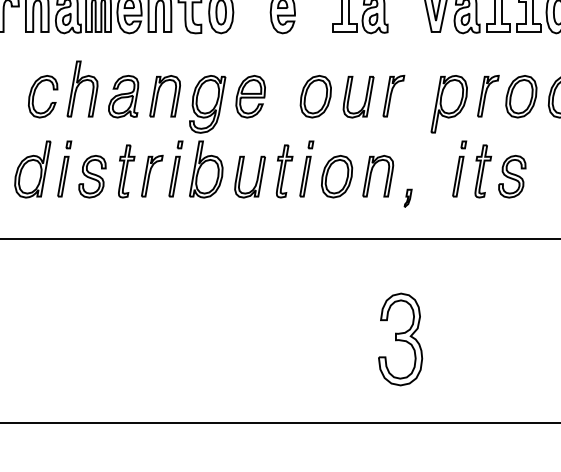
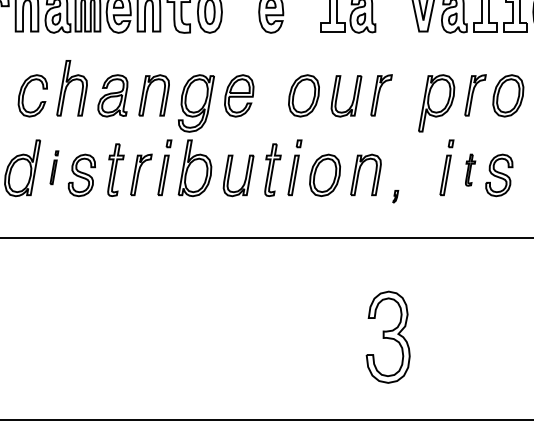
part: (64, 168) -> (54, 167), size x0.6
part: (483, 171) -> (470, 170), size x0.6
part: (407, 197) -> (395, 196), size x0.7

